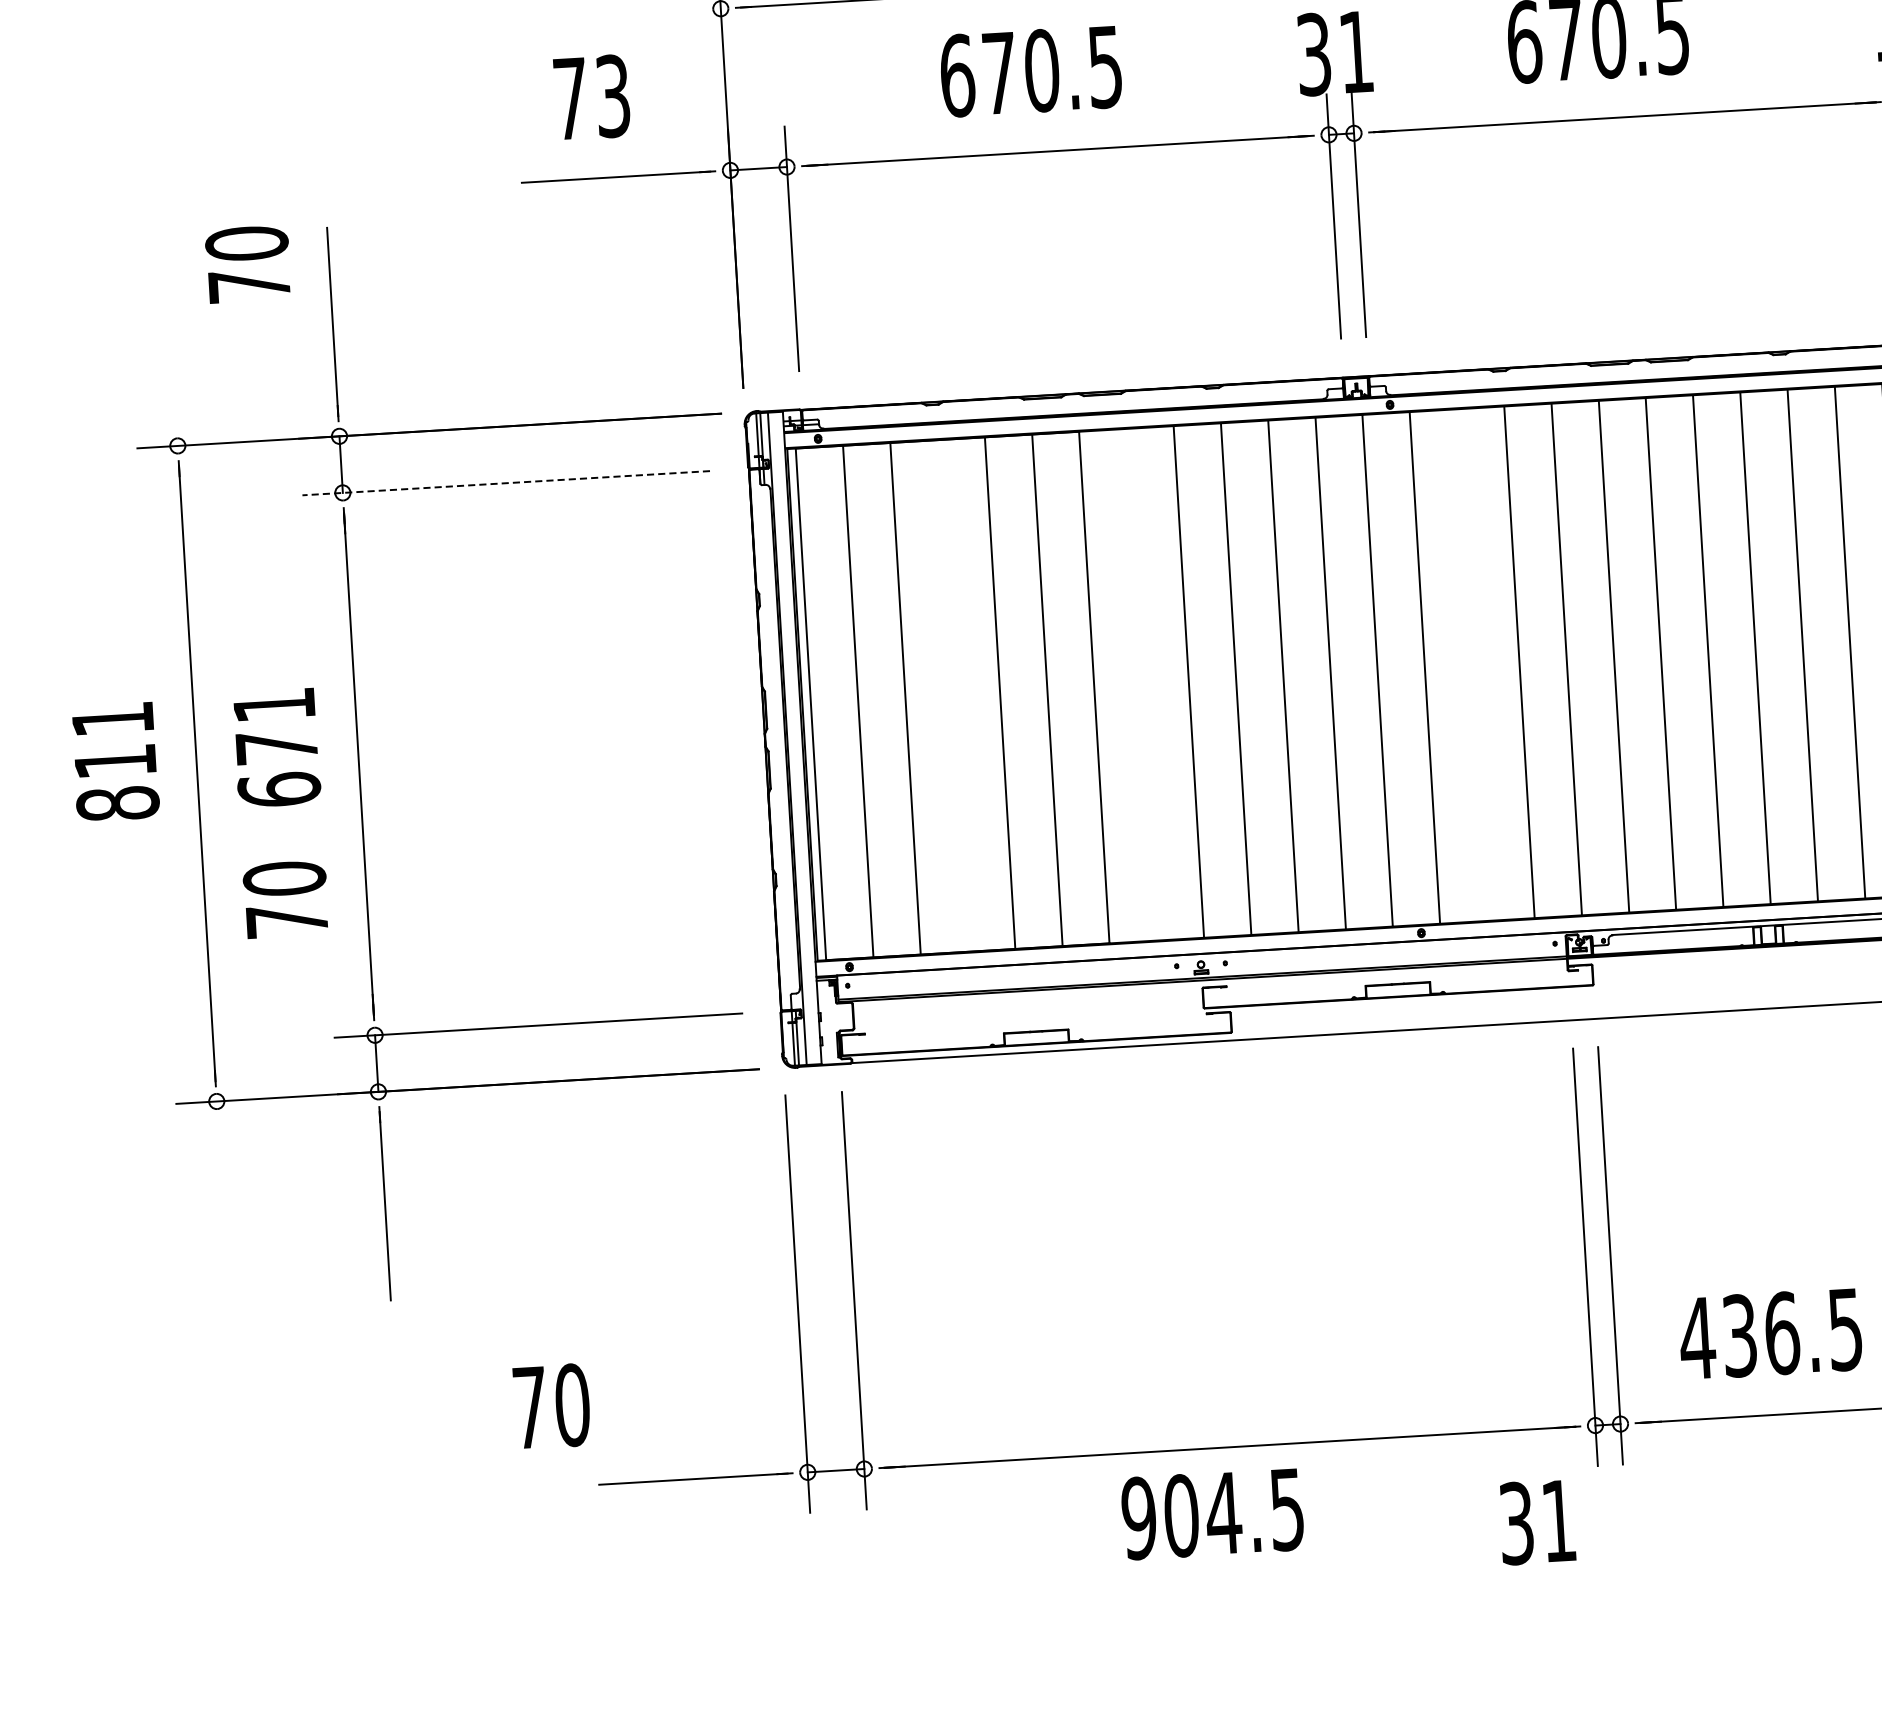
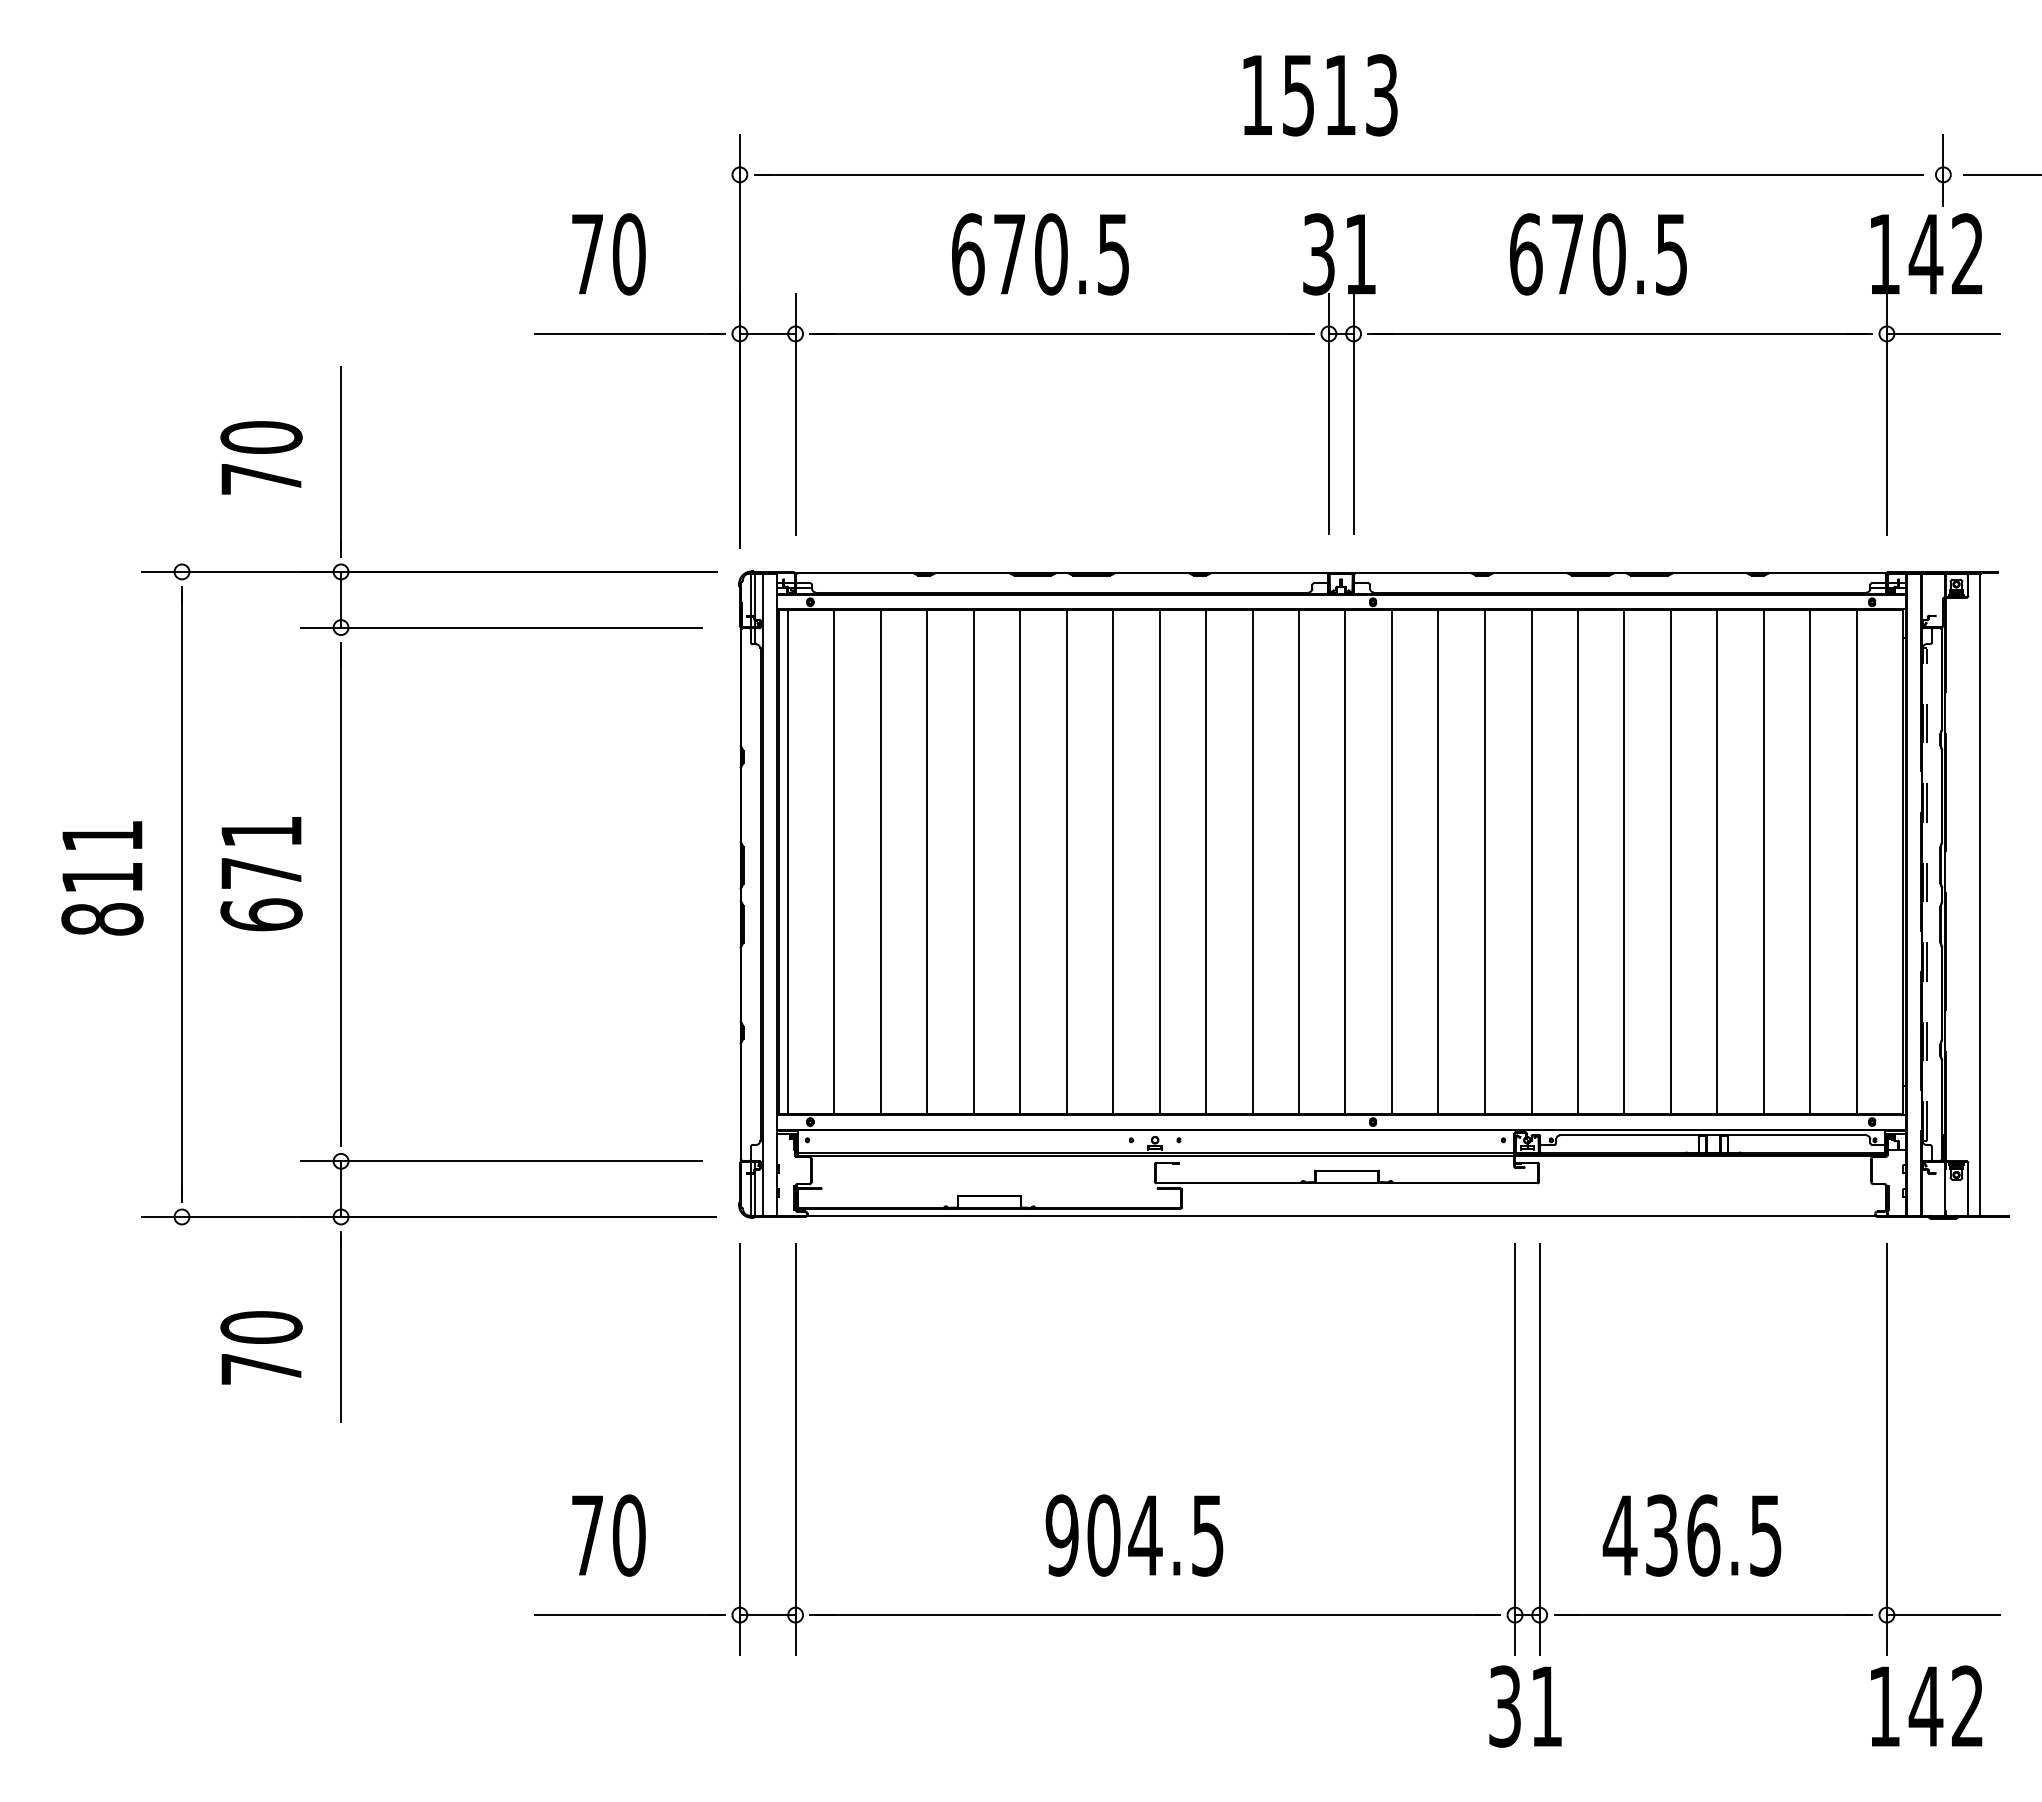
text: (612, 96) -> (628, 254), 73 -> 70
text: (248, 263) -> (261, 457), moved
line: (505, 483) -> (501, 627), dashed -> solid
line: (1472, 665) -> (1438, 862), added
line: (1141, 685) -> (1113, 862), added
line: (952, 696) -> (927, 862), added
text: (285, 899) -> (261, 1347), moved
text: (551, 1406) -> (608, 1535), moved
text: (1212, 1513) -> (1134, 1535), moved
text: (1537, 1522) -> (1525, 1706), moved

